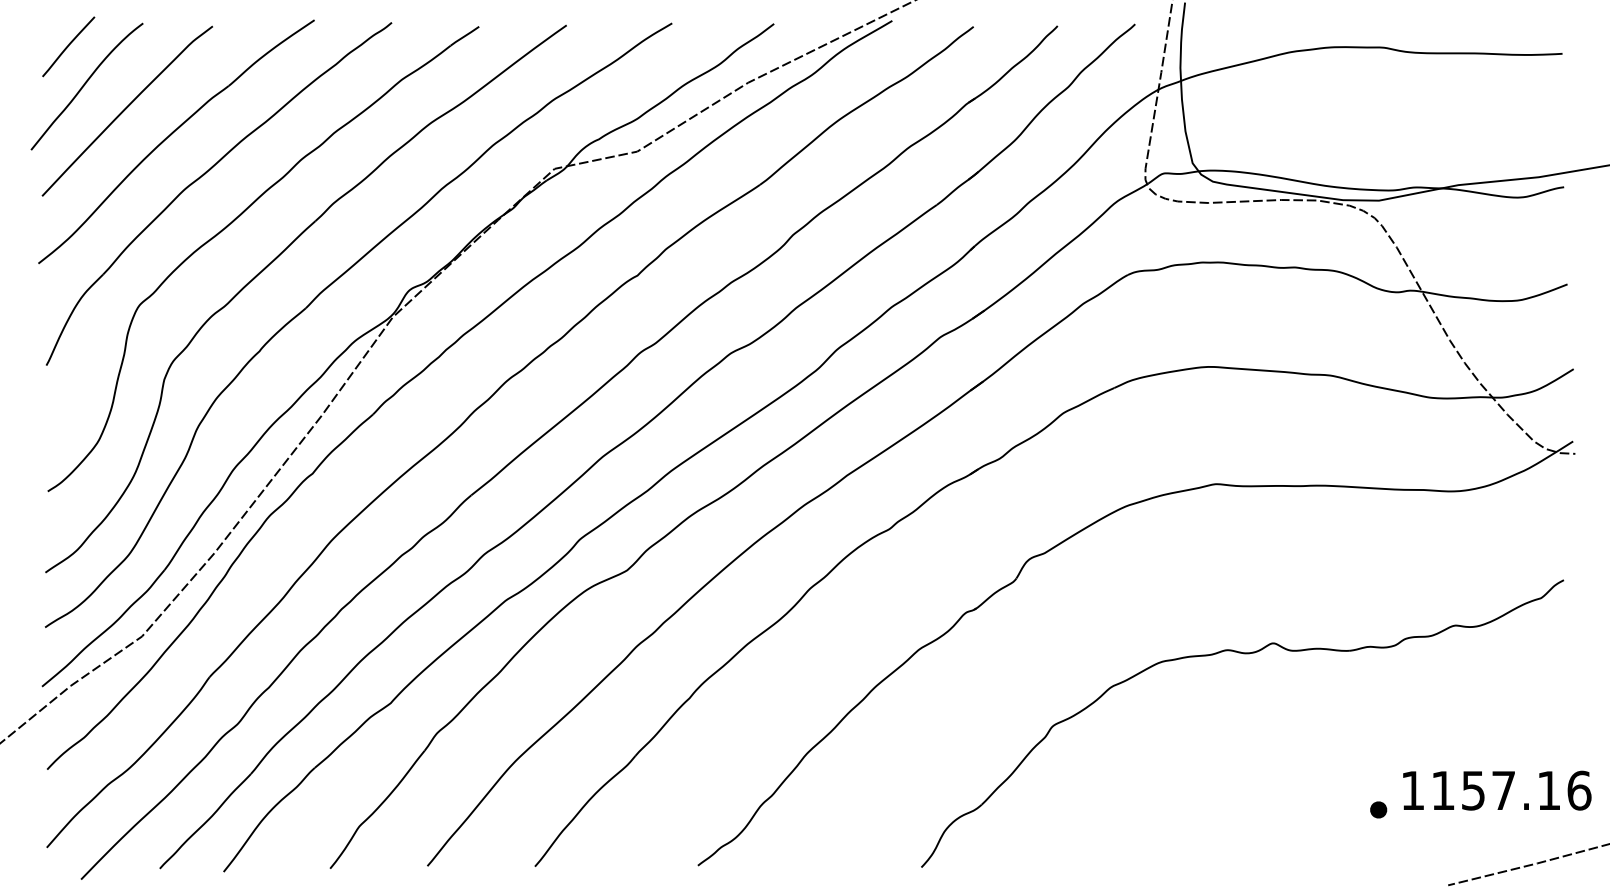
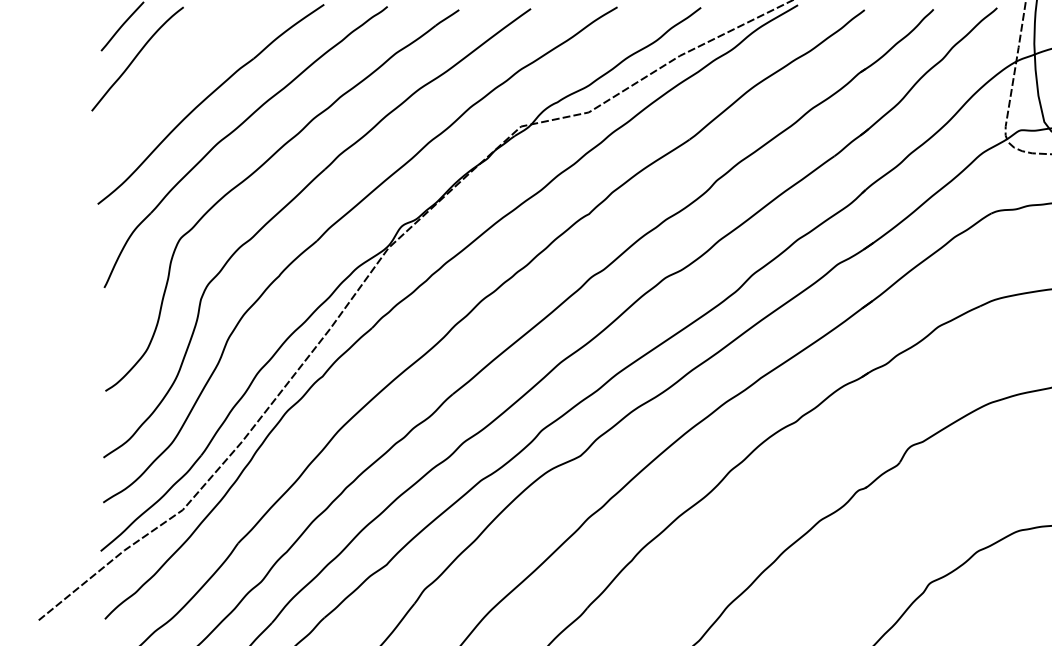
curve: (126, 109) -> (169, 77), removed

